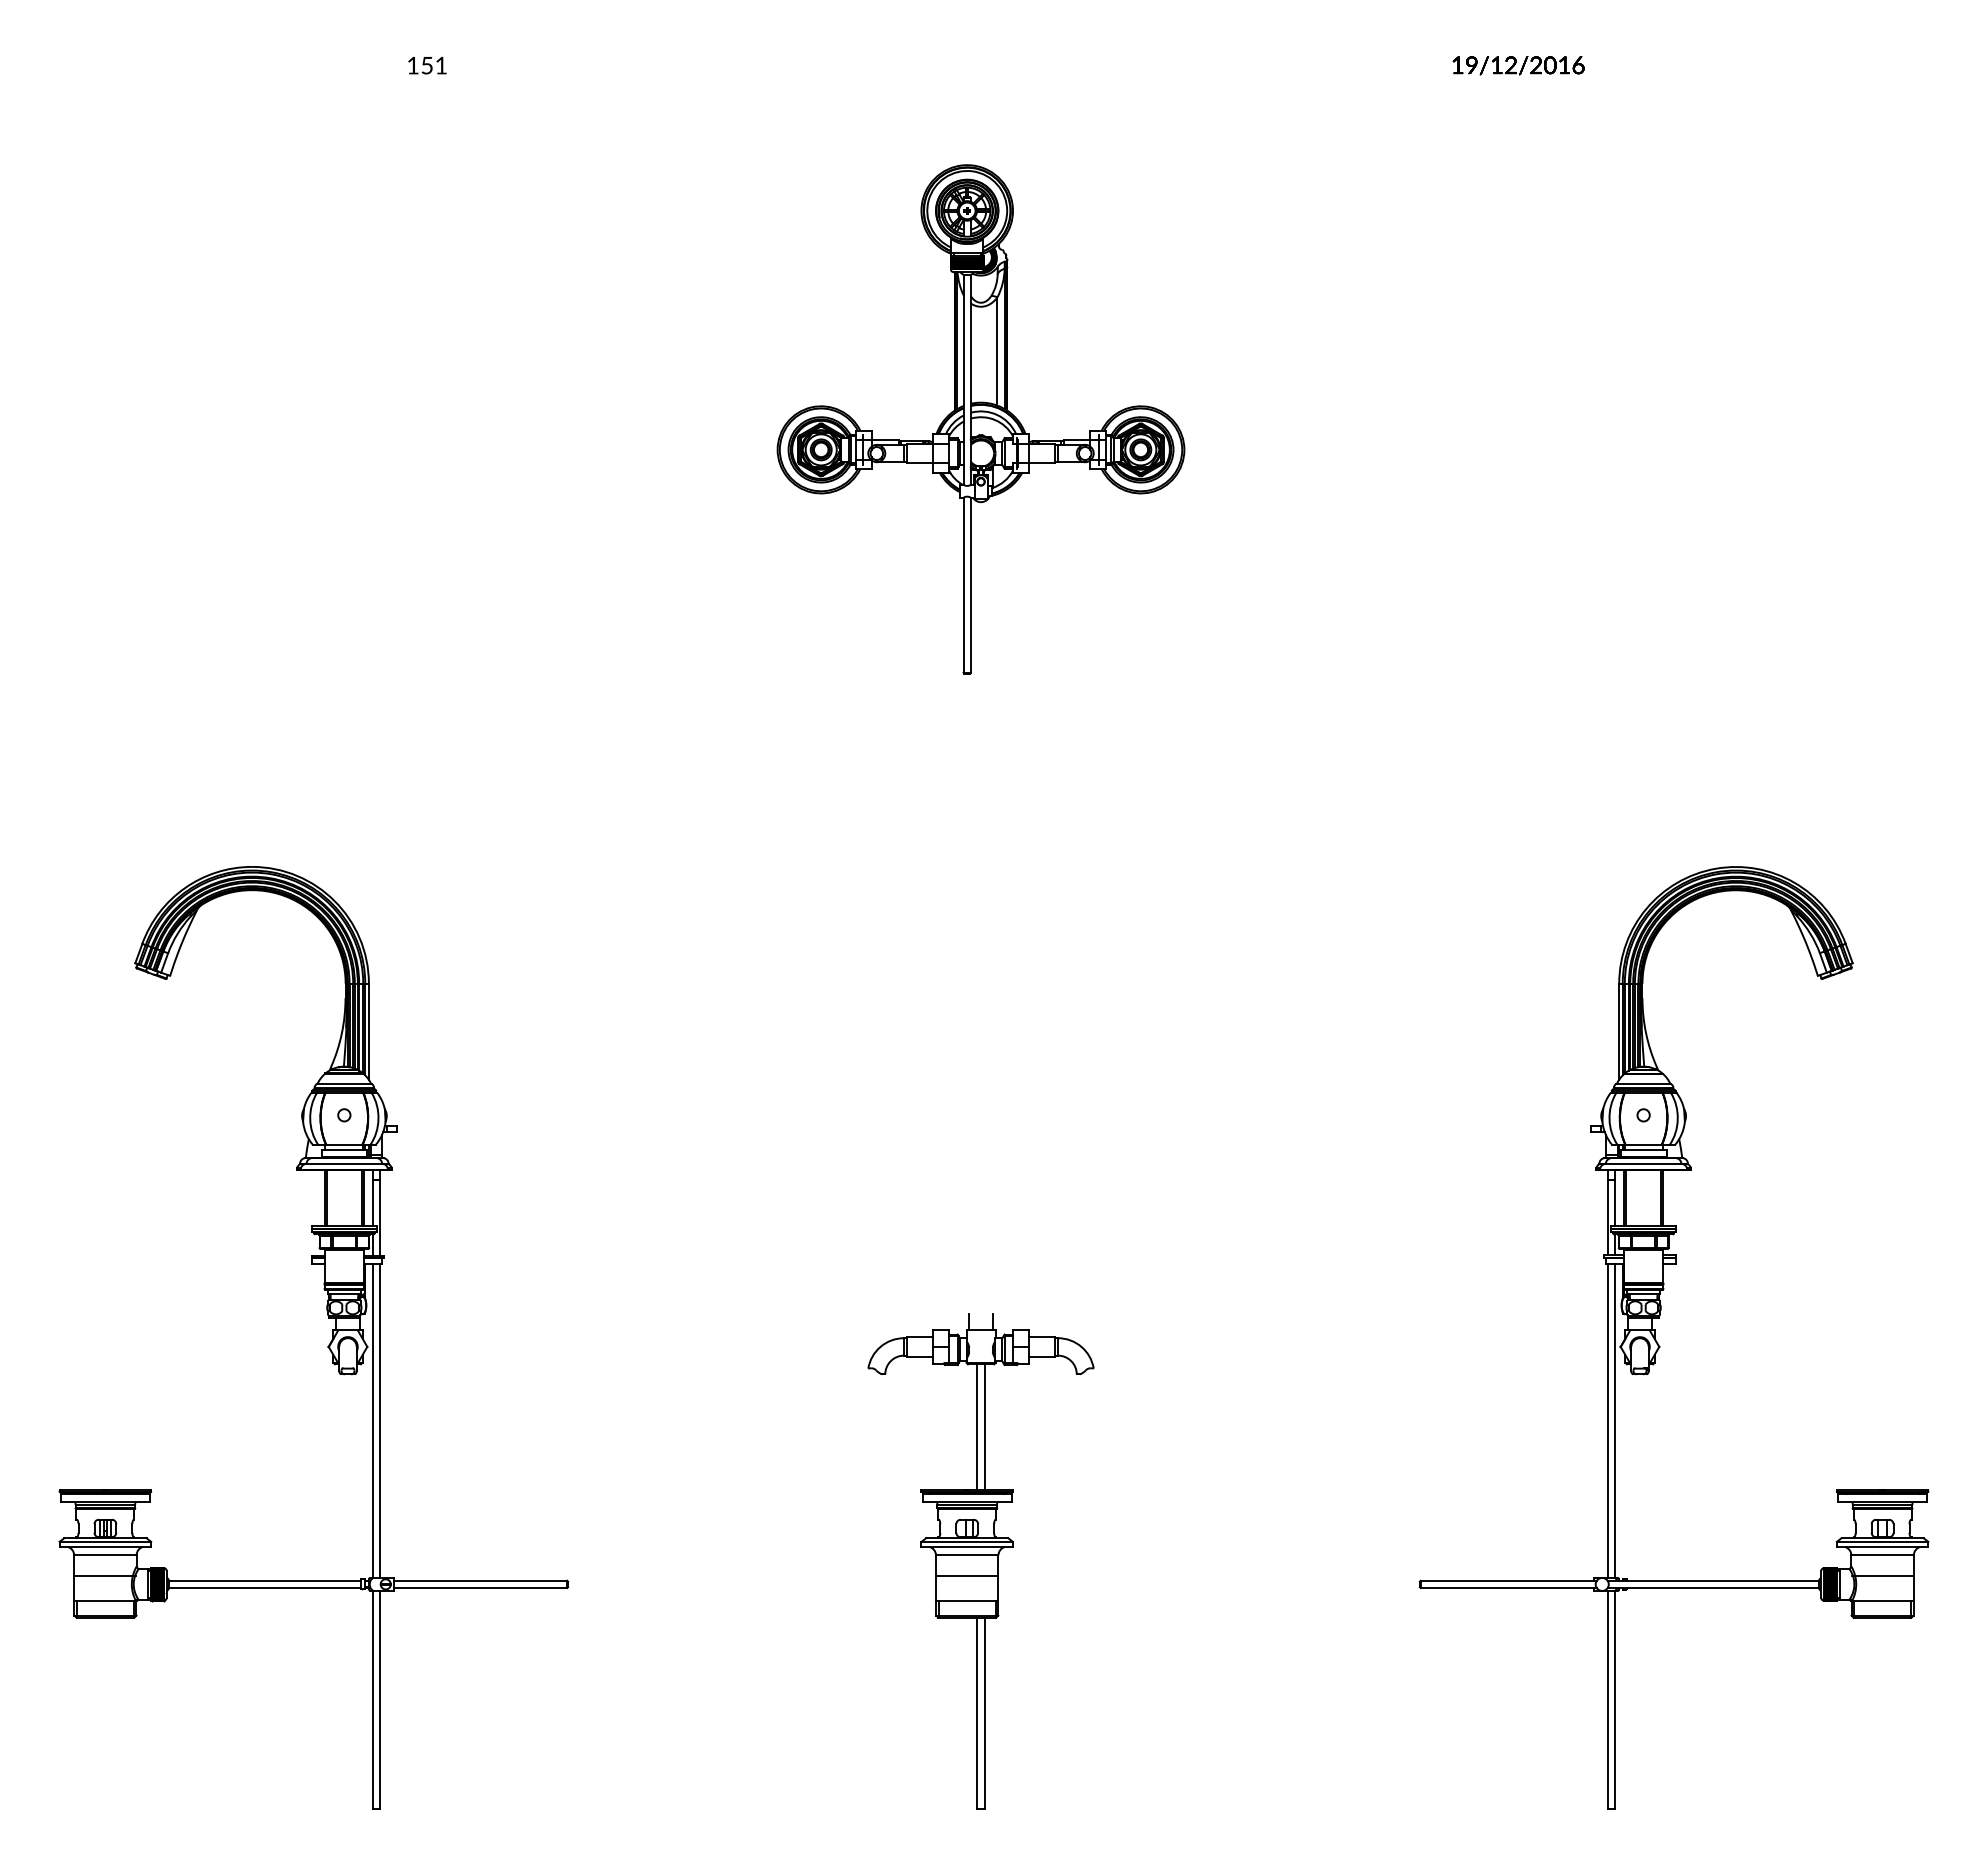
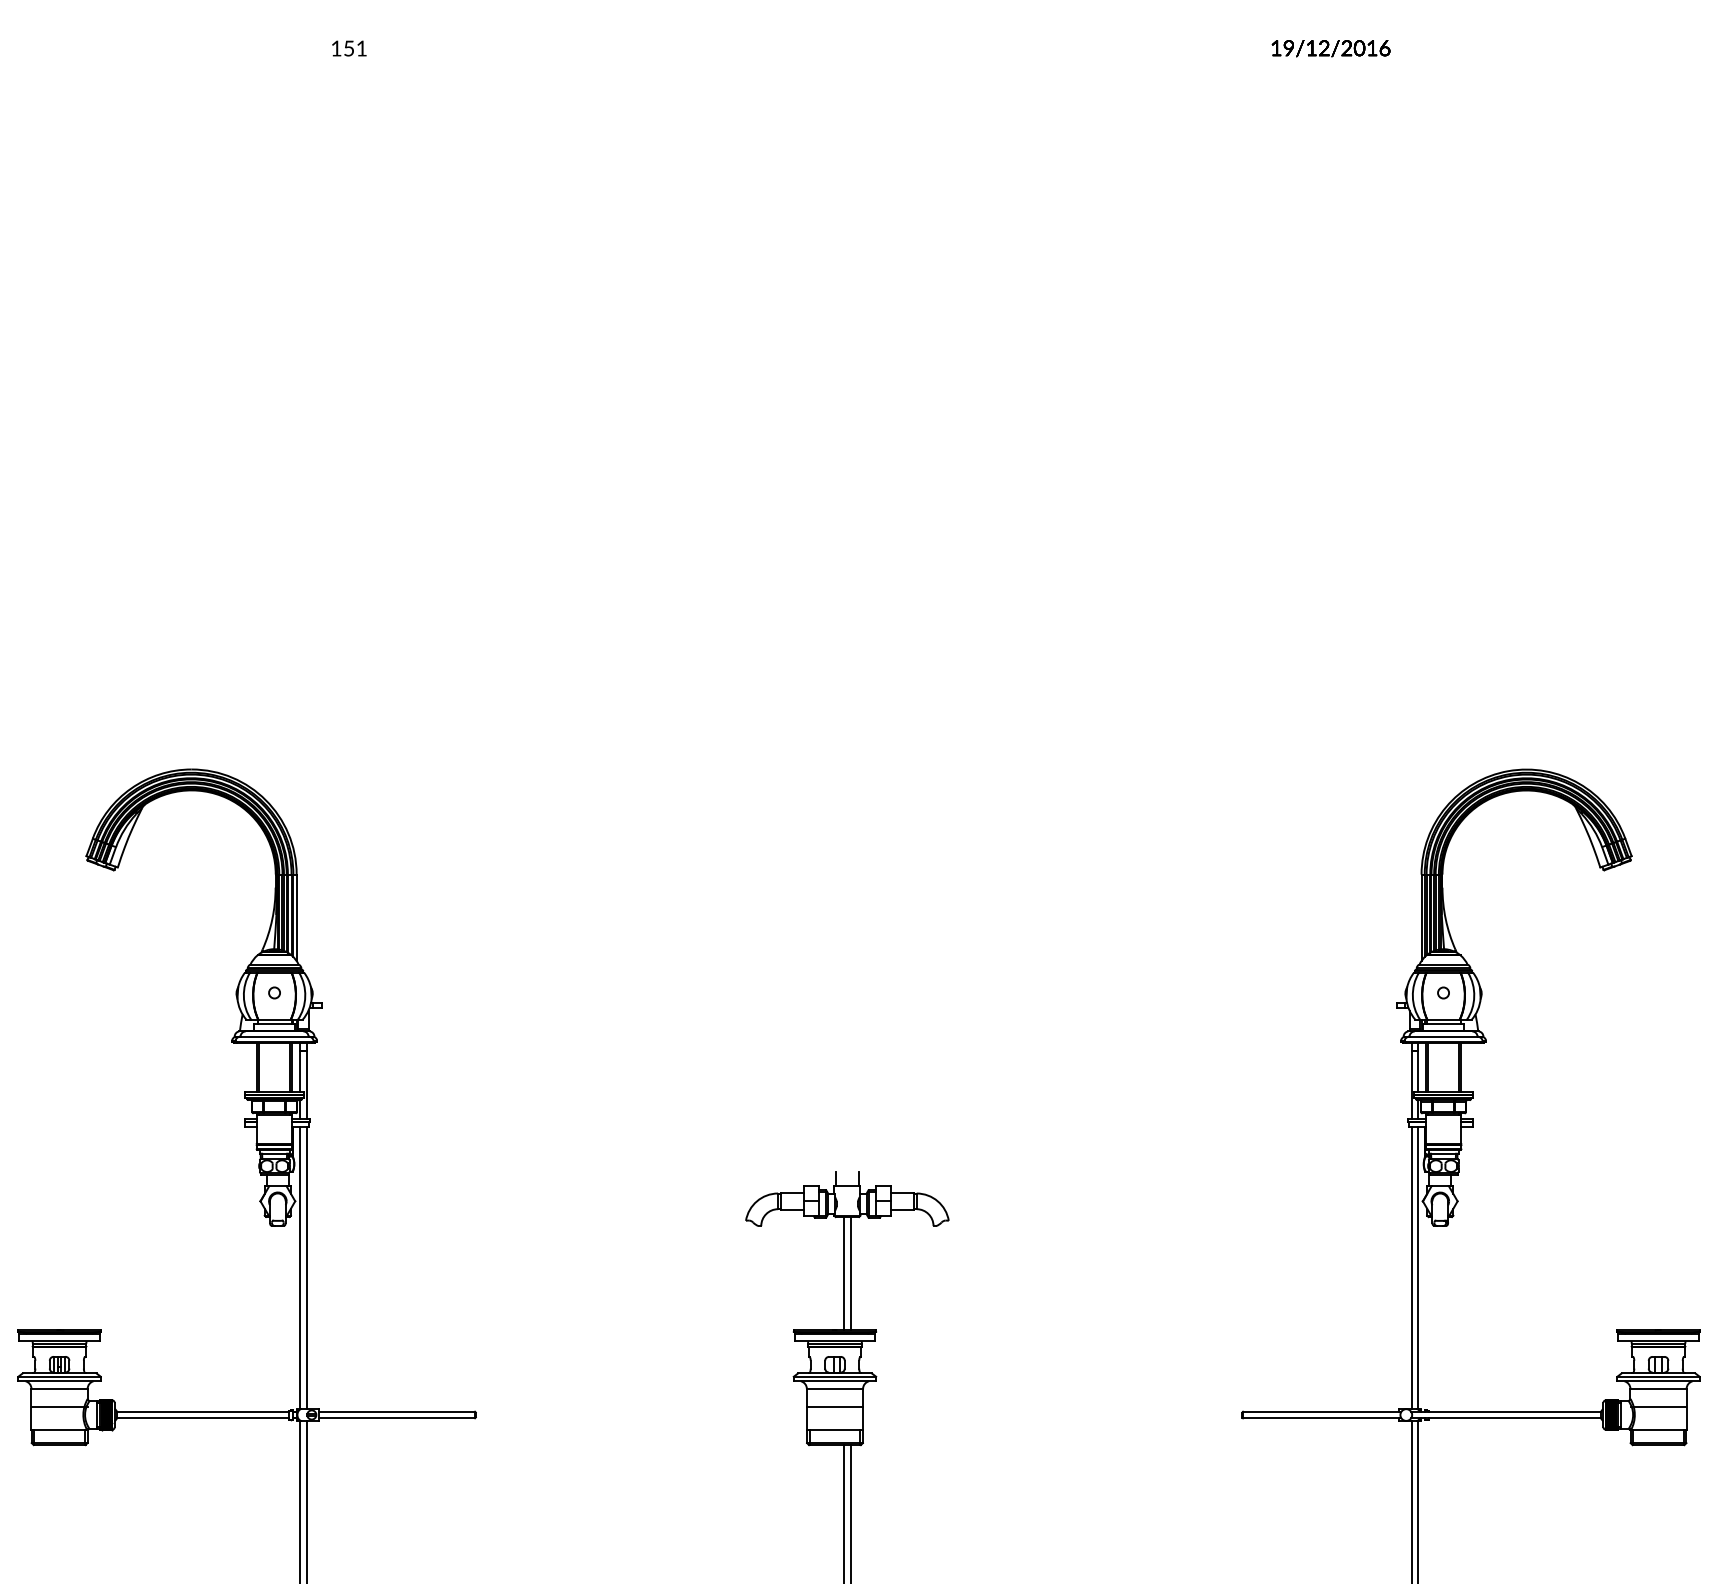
part: (980, 419) -> (846, 366), removed

